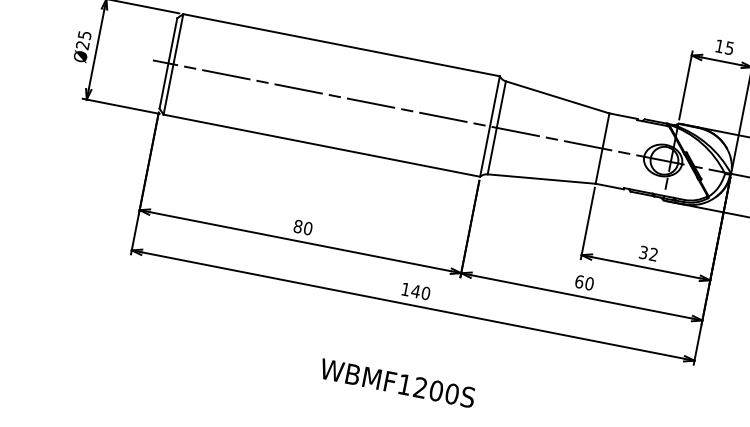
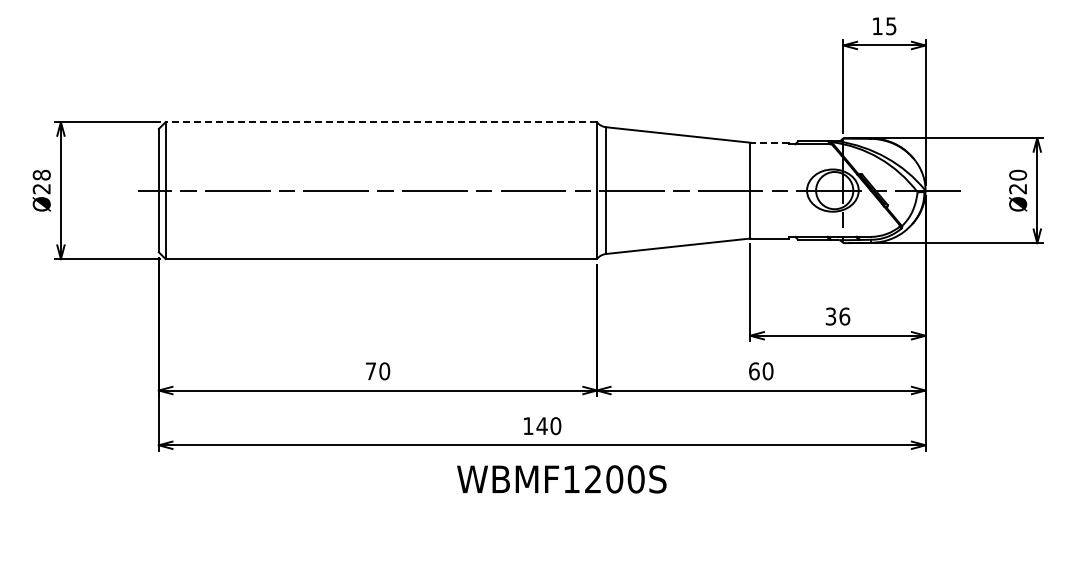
text: (84, 34) -> (41, 174), Ø25 -> Ø28
line: (341, 45) -> (381, 122), solid -> dashed
line: (622, 115) -> (768, 142), solid -> dashed
text: (297, 226) -> (370, 371), 80 -> 70
text: (653, 254) -> (844, 316), 32 -> 36
text: (397, 383) -> (561, 479), moved

